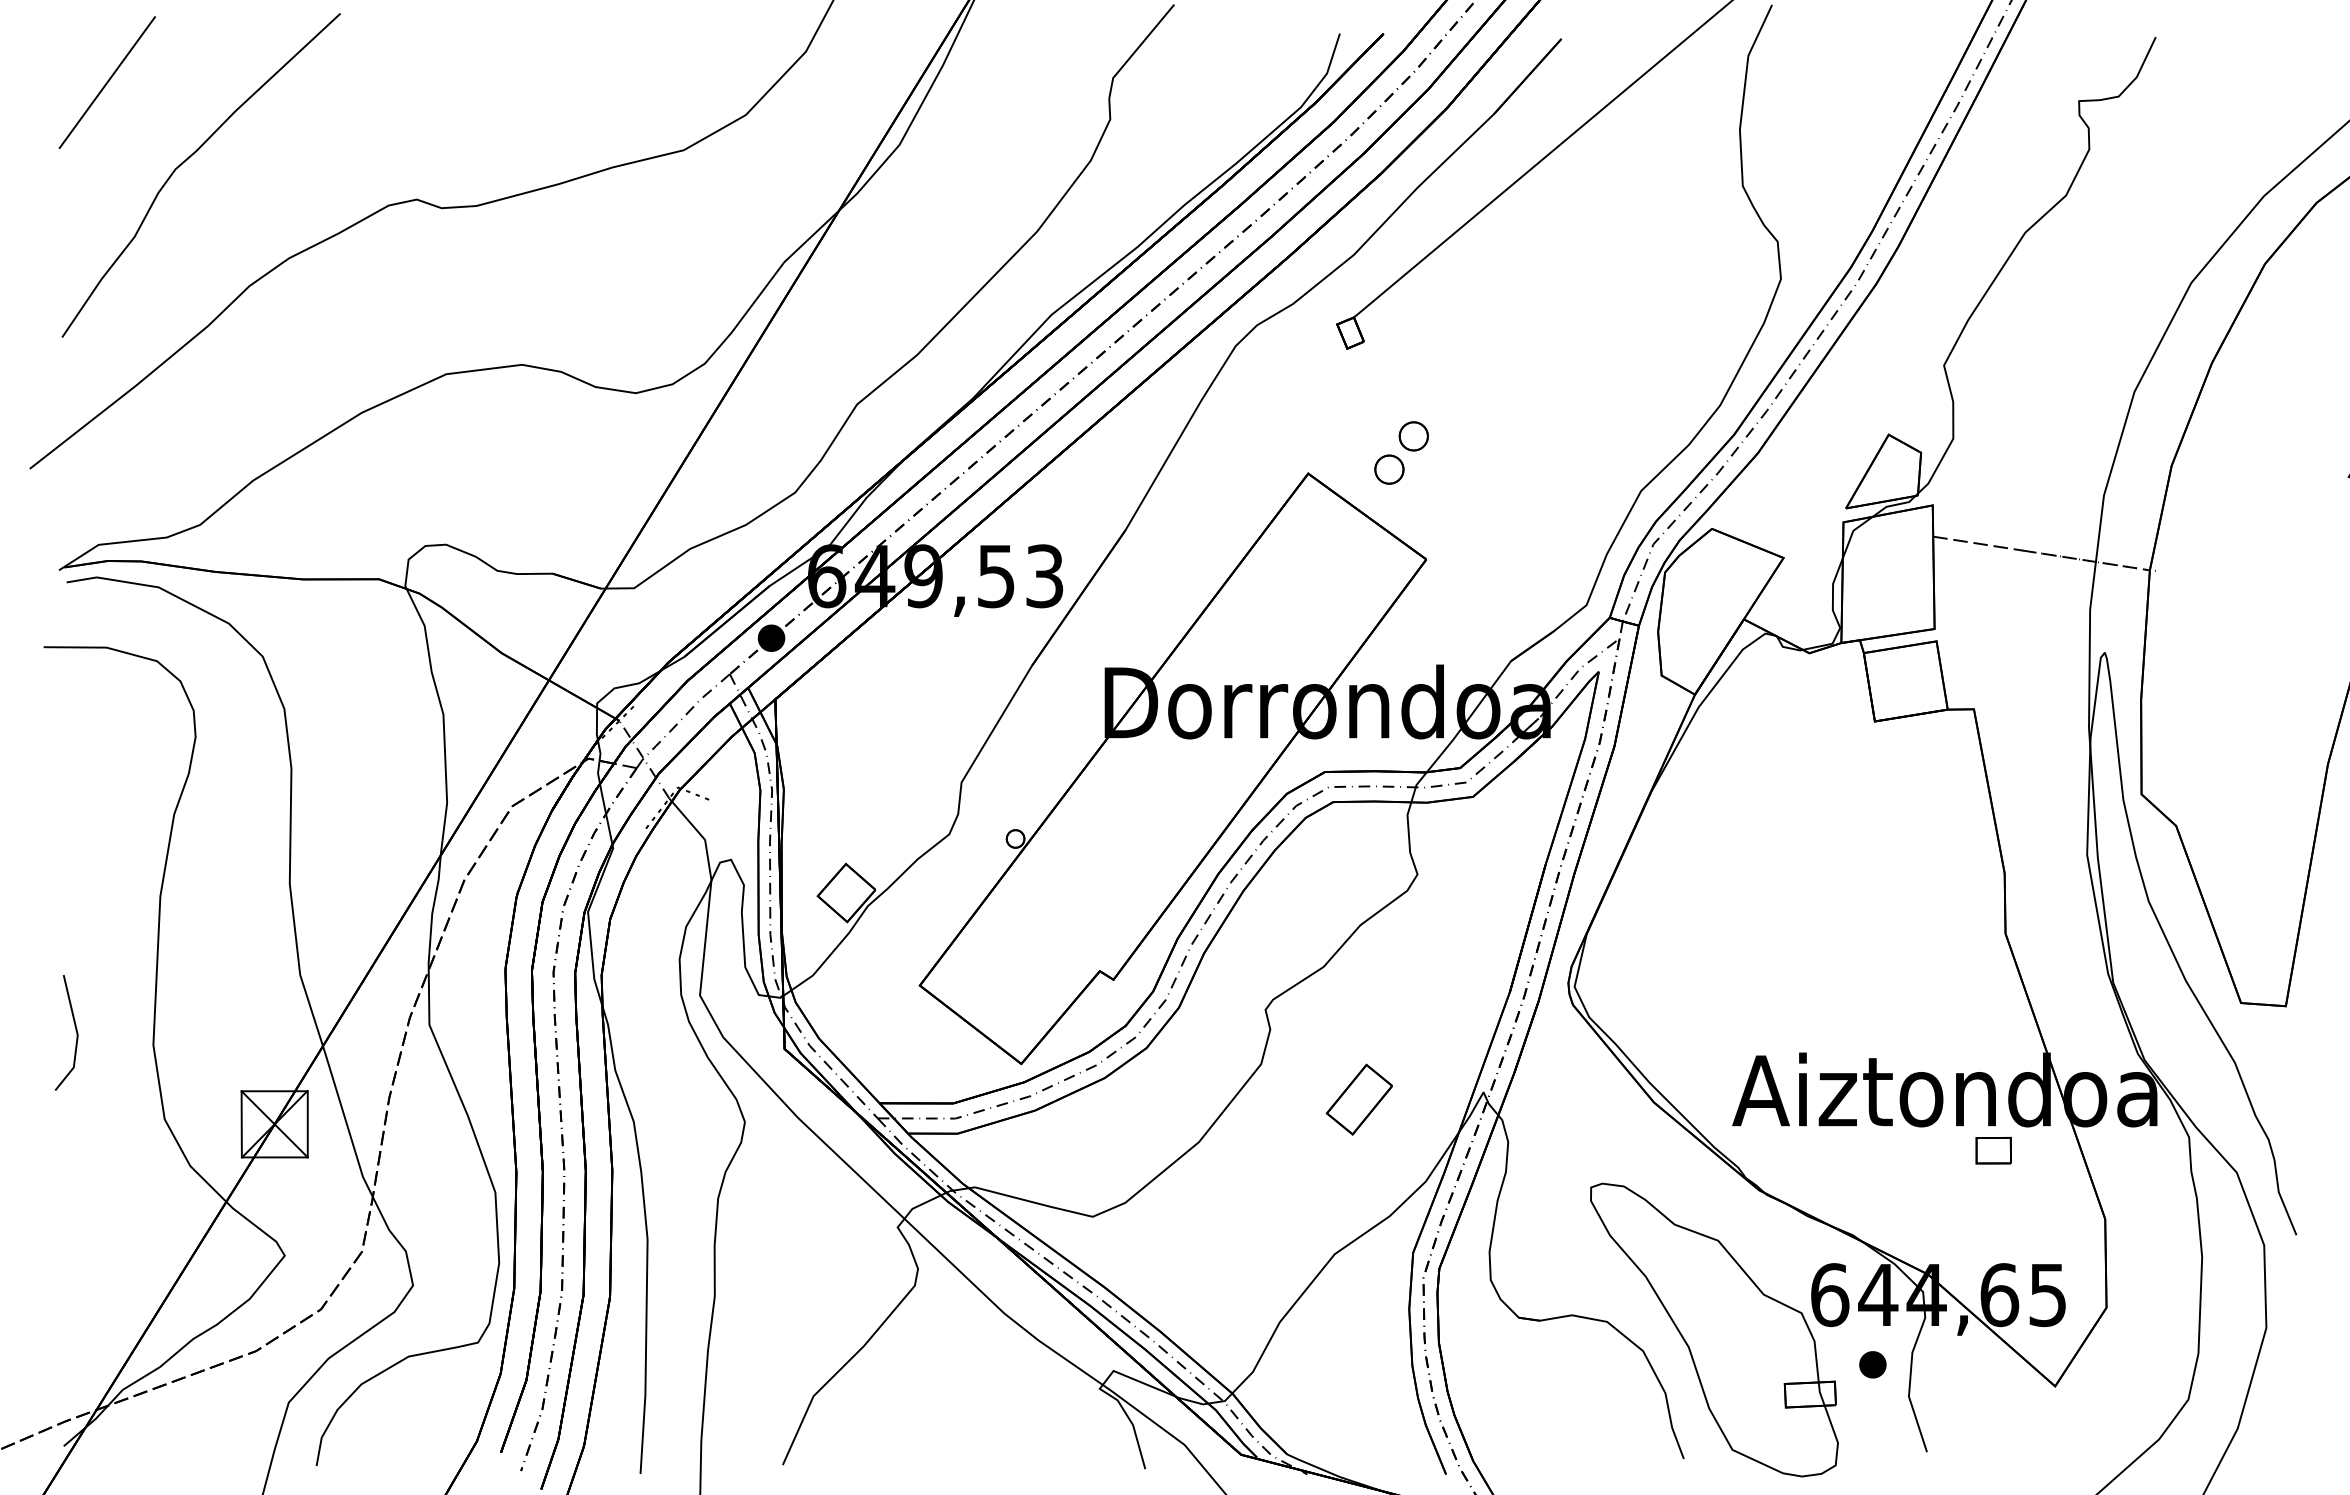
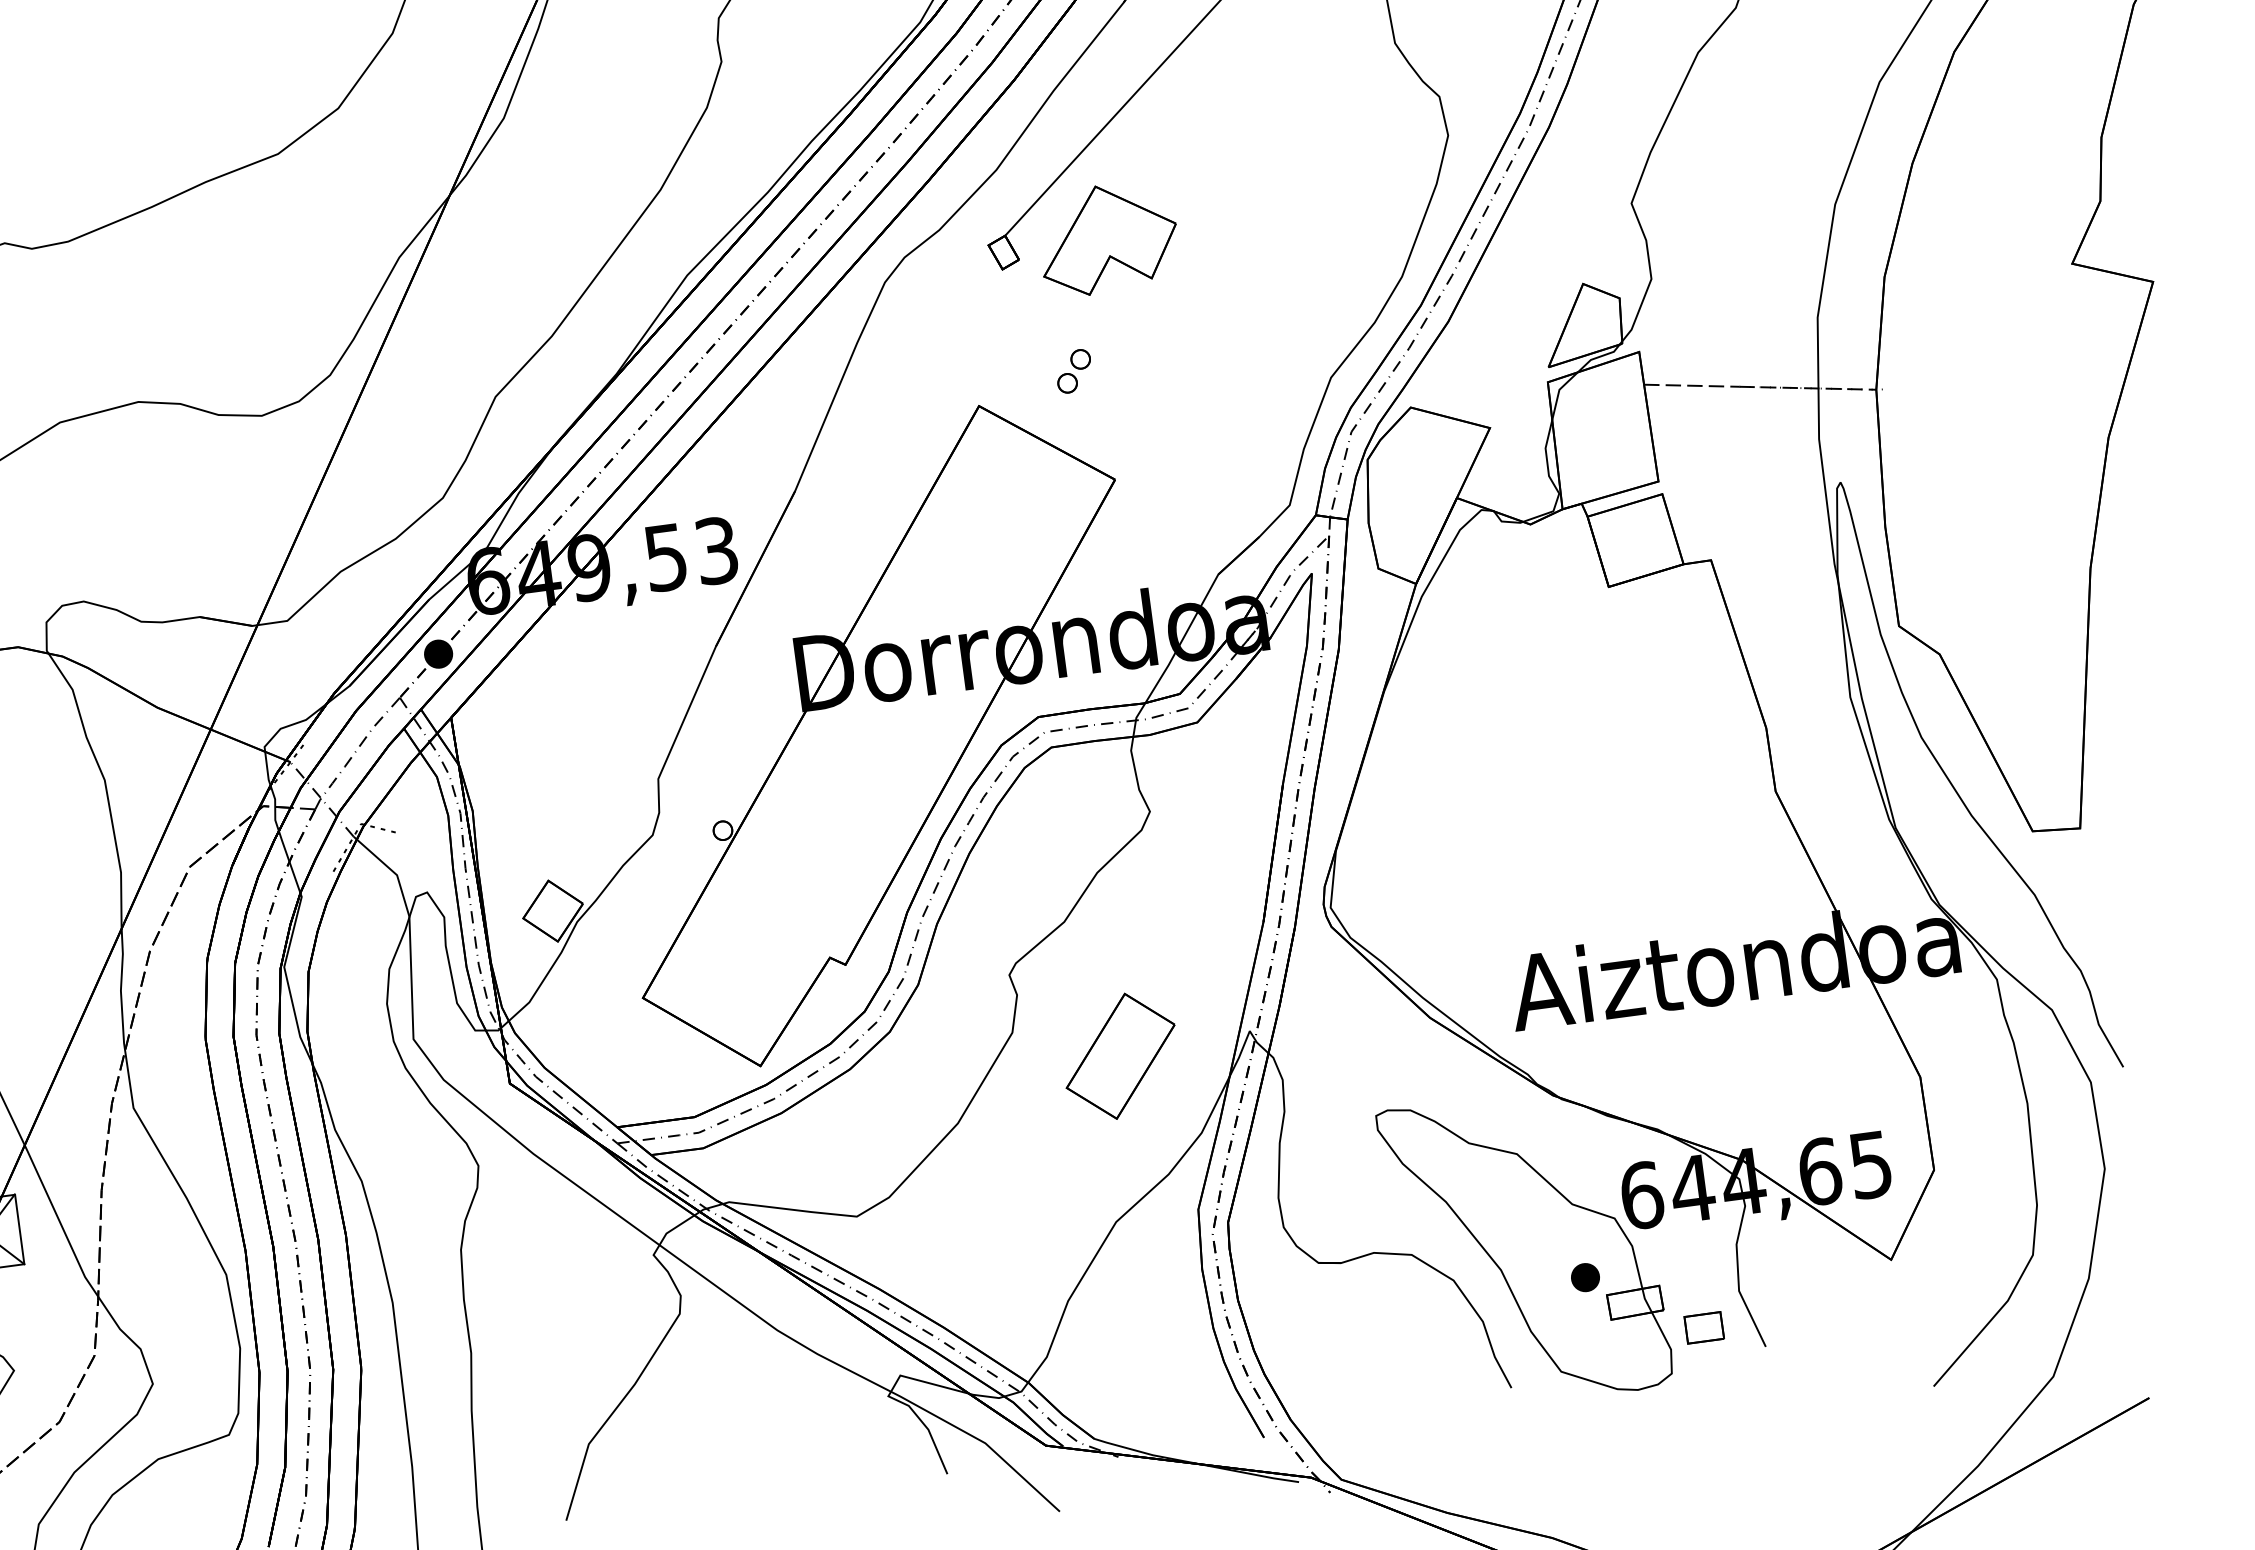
part: (1449, 332) -> (1107, 238), added
part: (1401, 452) -> (1074, 370), size x0.62
part: (1359, 1099) -> (1120, 1056), size x1.67
part: (1993, 1150) -> (1703, 1327), moved
part: (1872, 1364) -> (1585, 1277), moved

